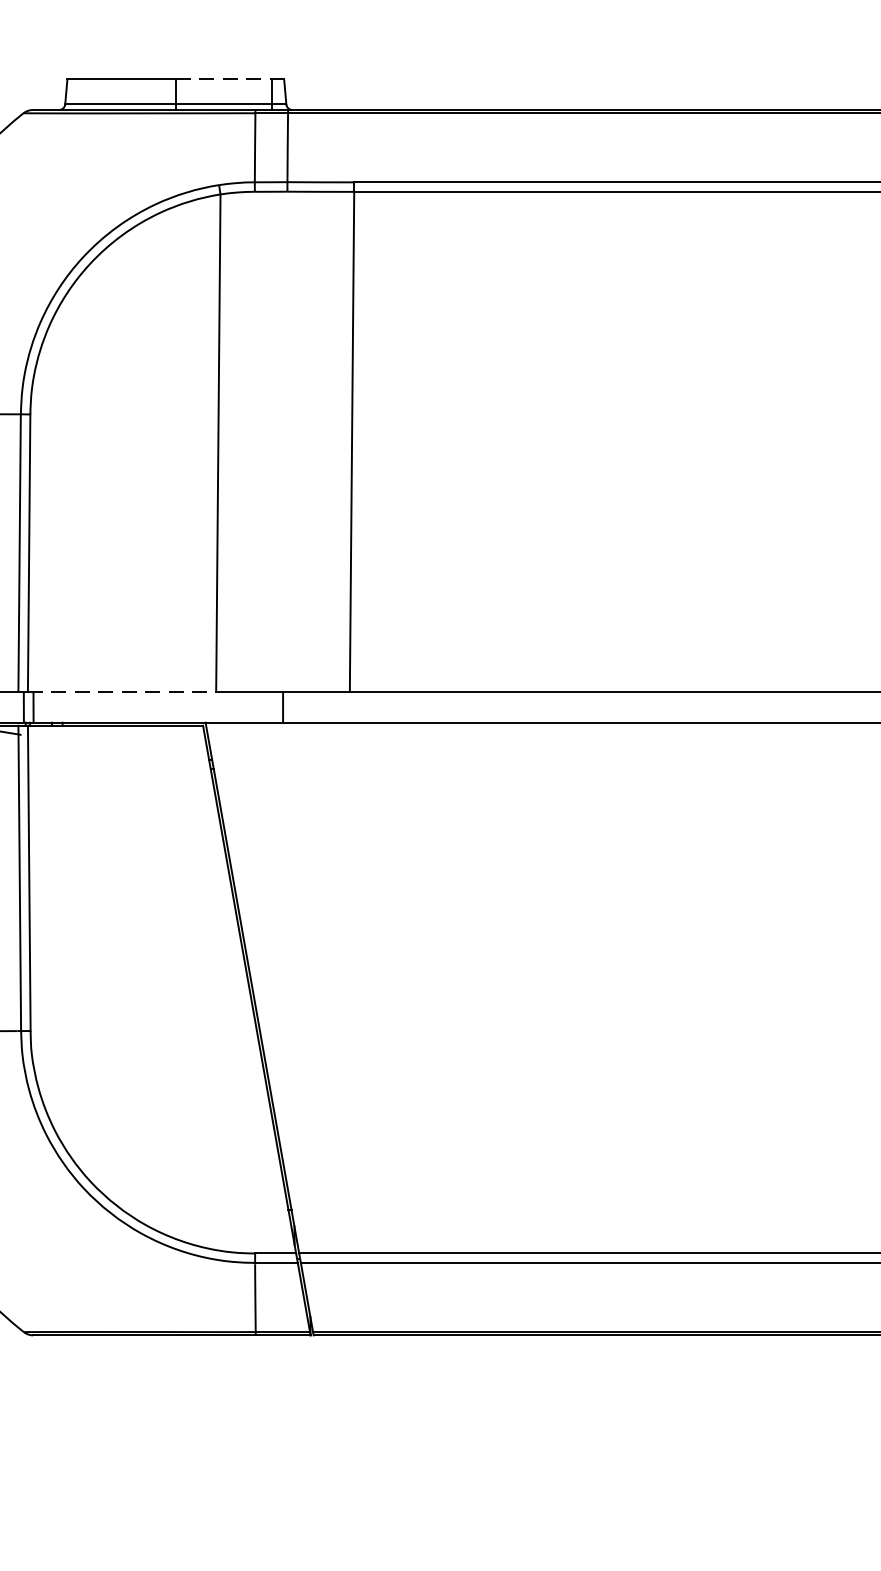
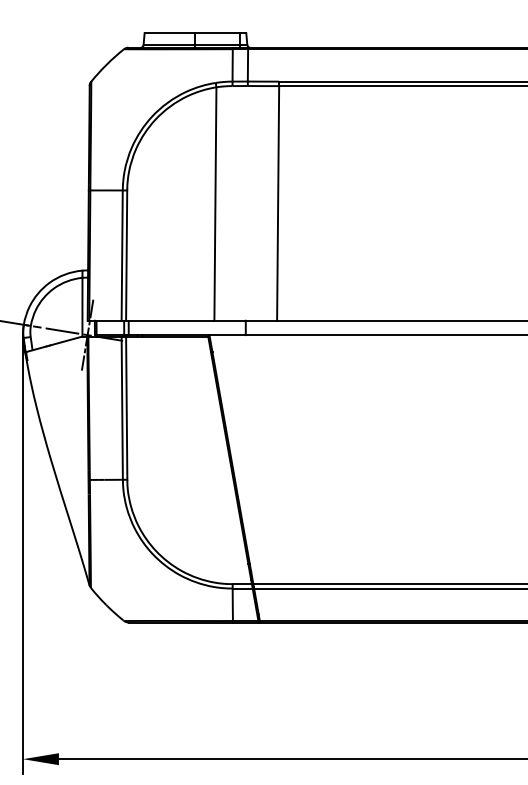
line: (224, 79) -> (218, 33), dashed -> solid
line: (122, 691) -> (170, 320), dashed -> solid

